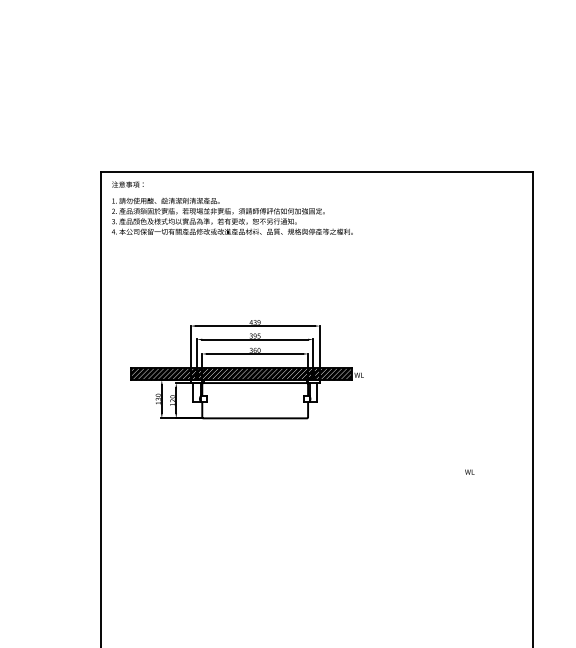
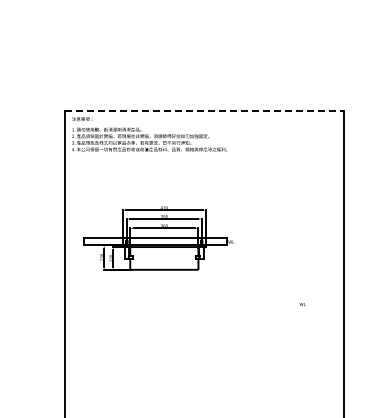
line: (317, 171) -> (204, 110), solid -> dashed
hatch: (241, 374) -> (155, 241), removed

